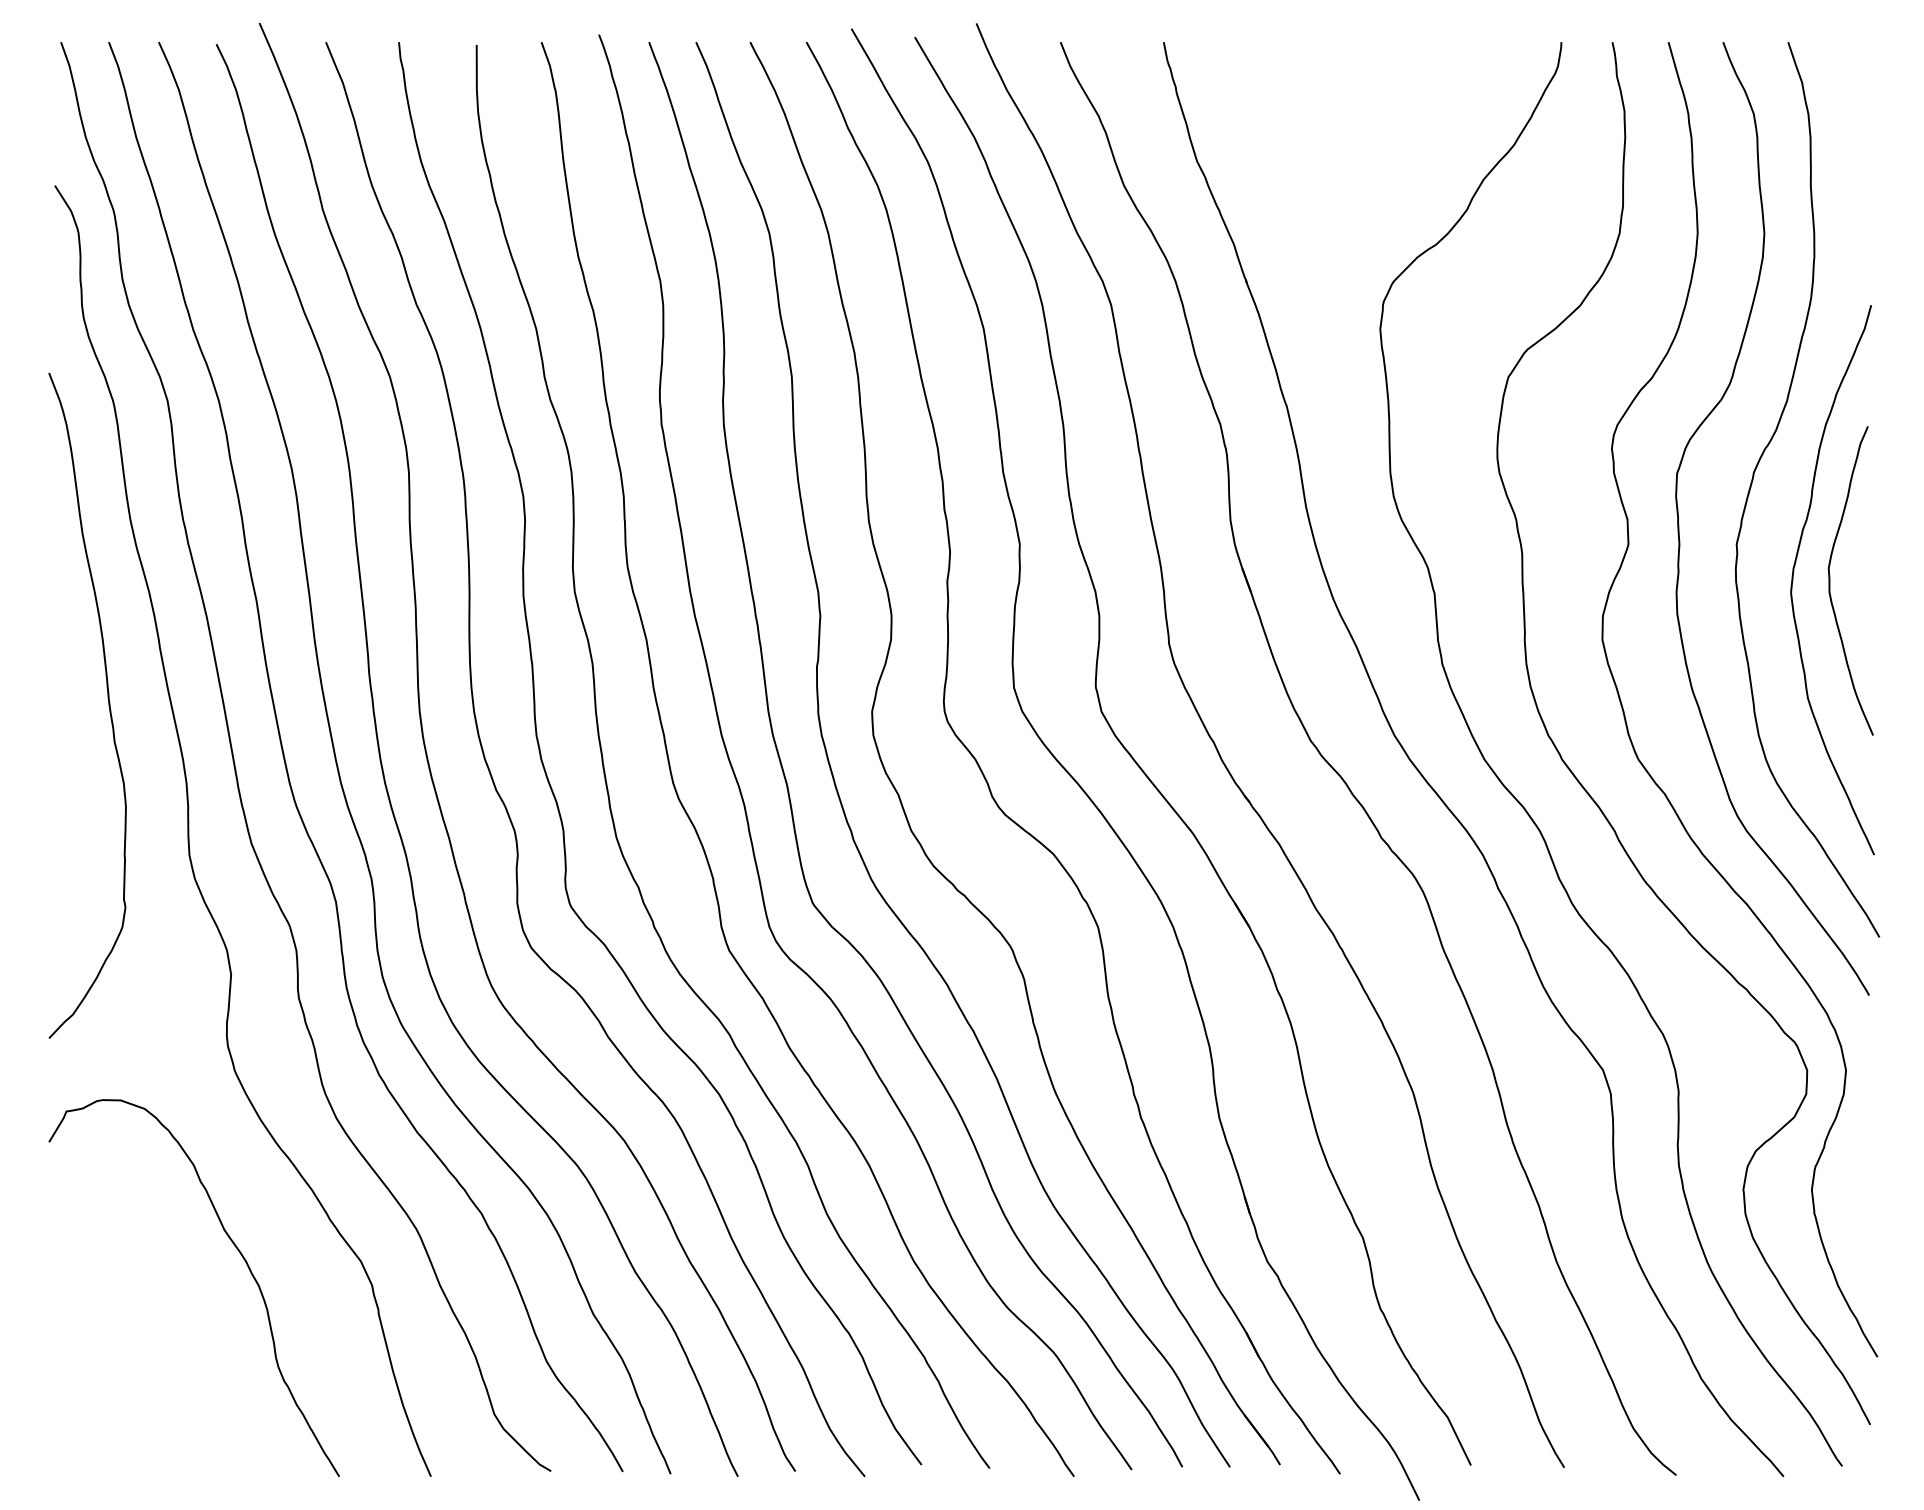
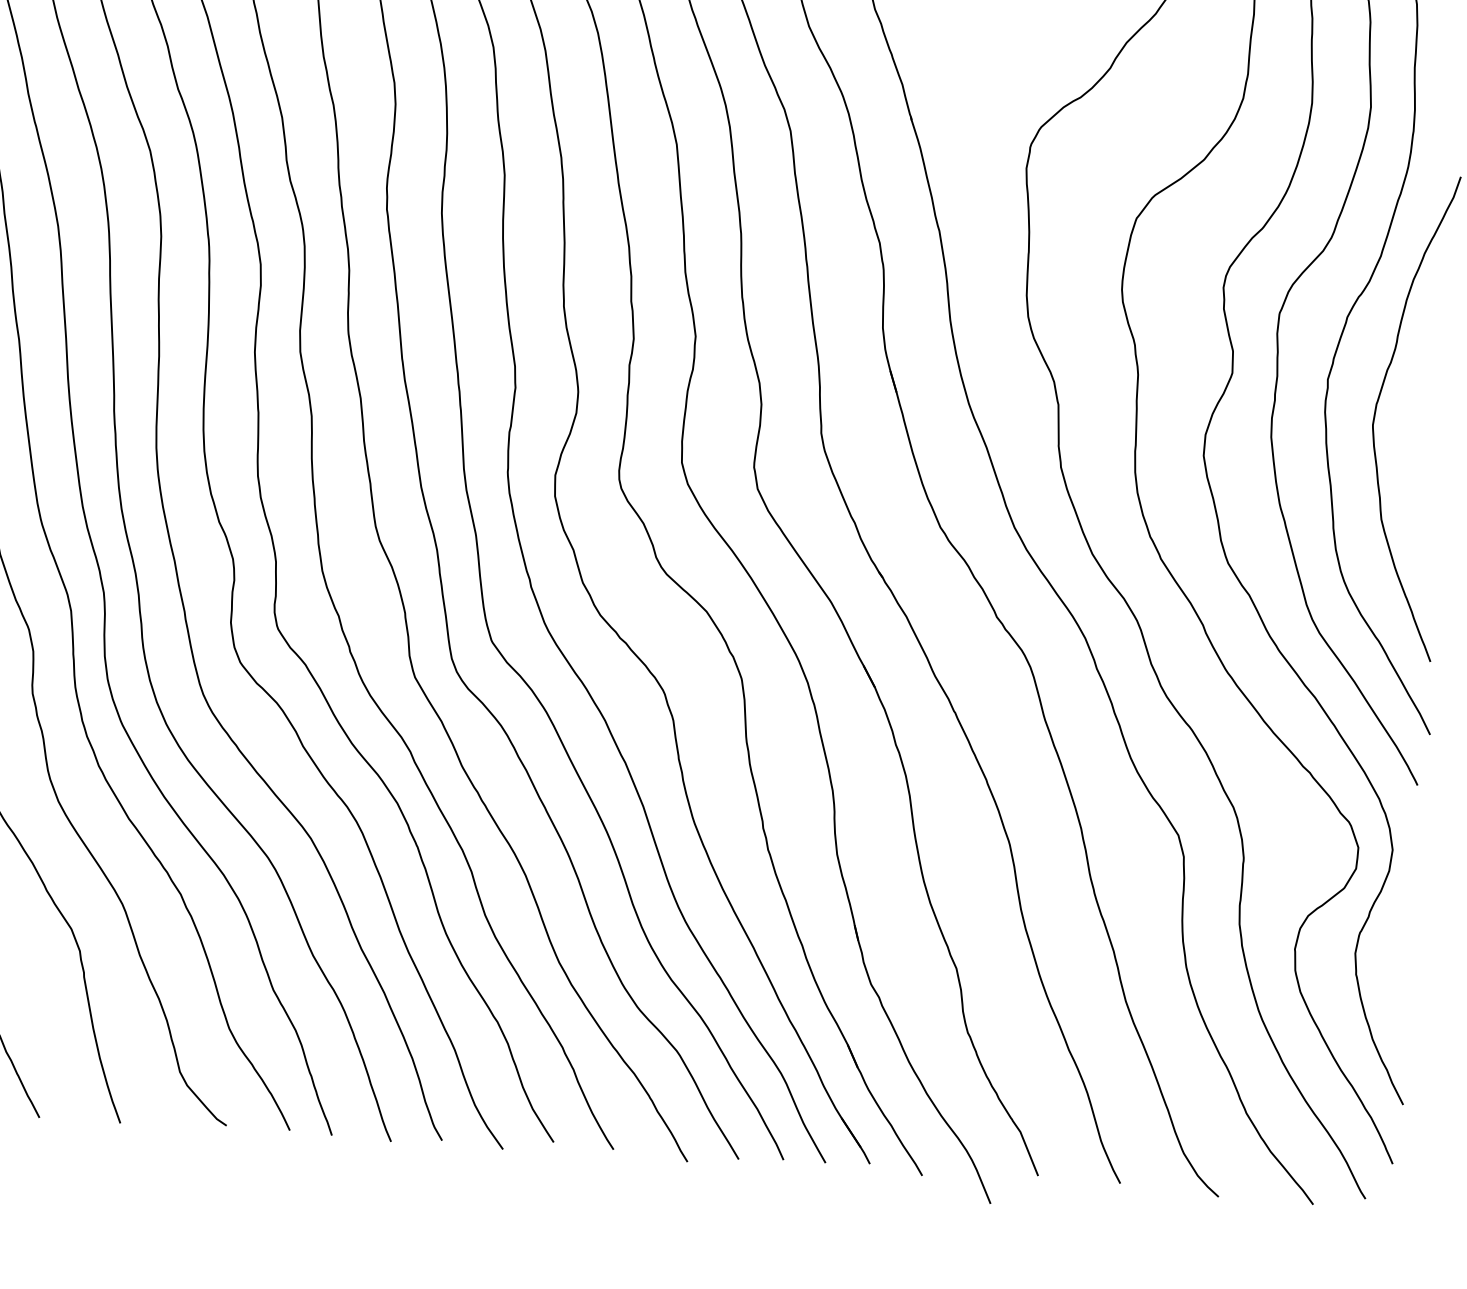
curve: (1830, 580) -> (1408, 417), removed

